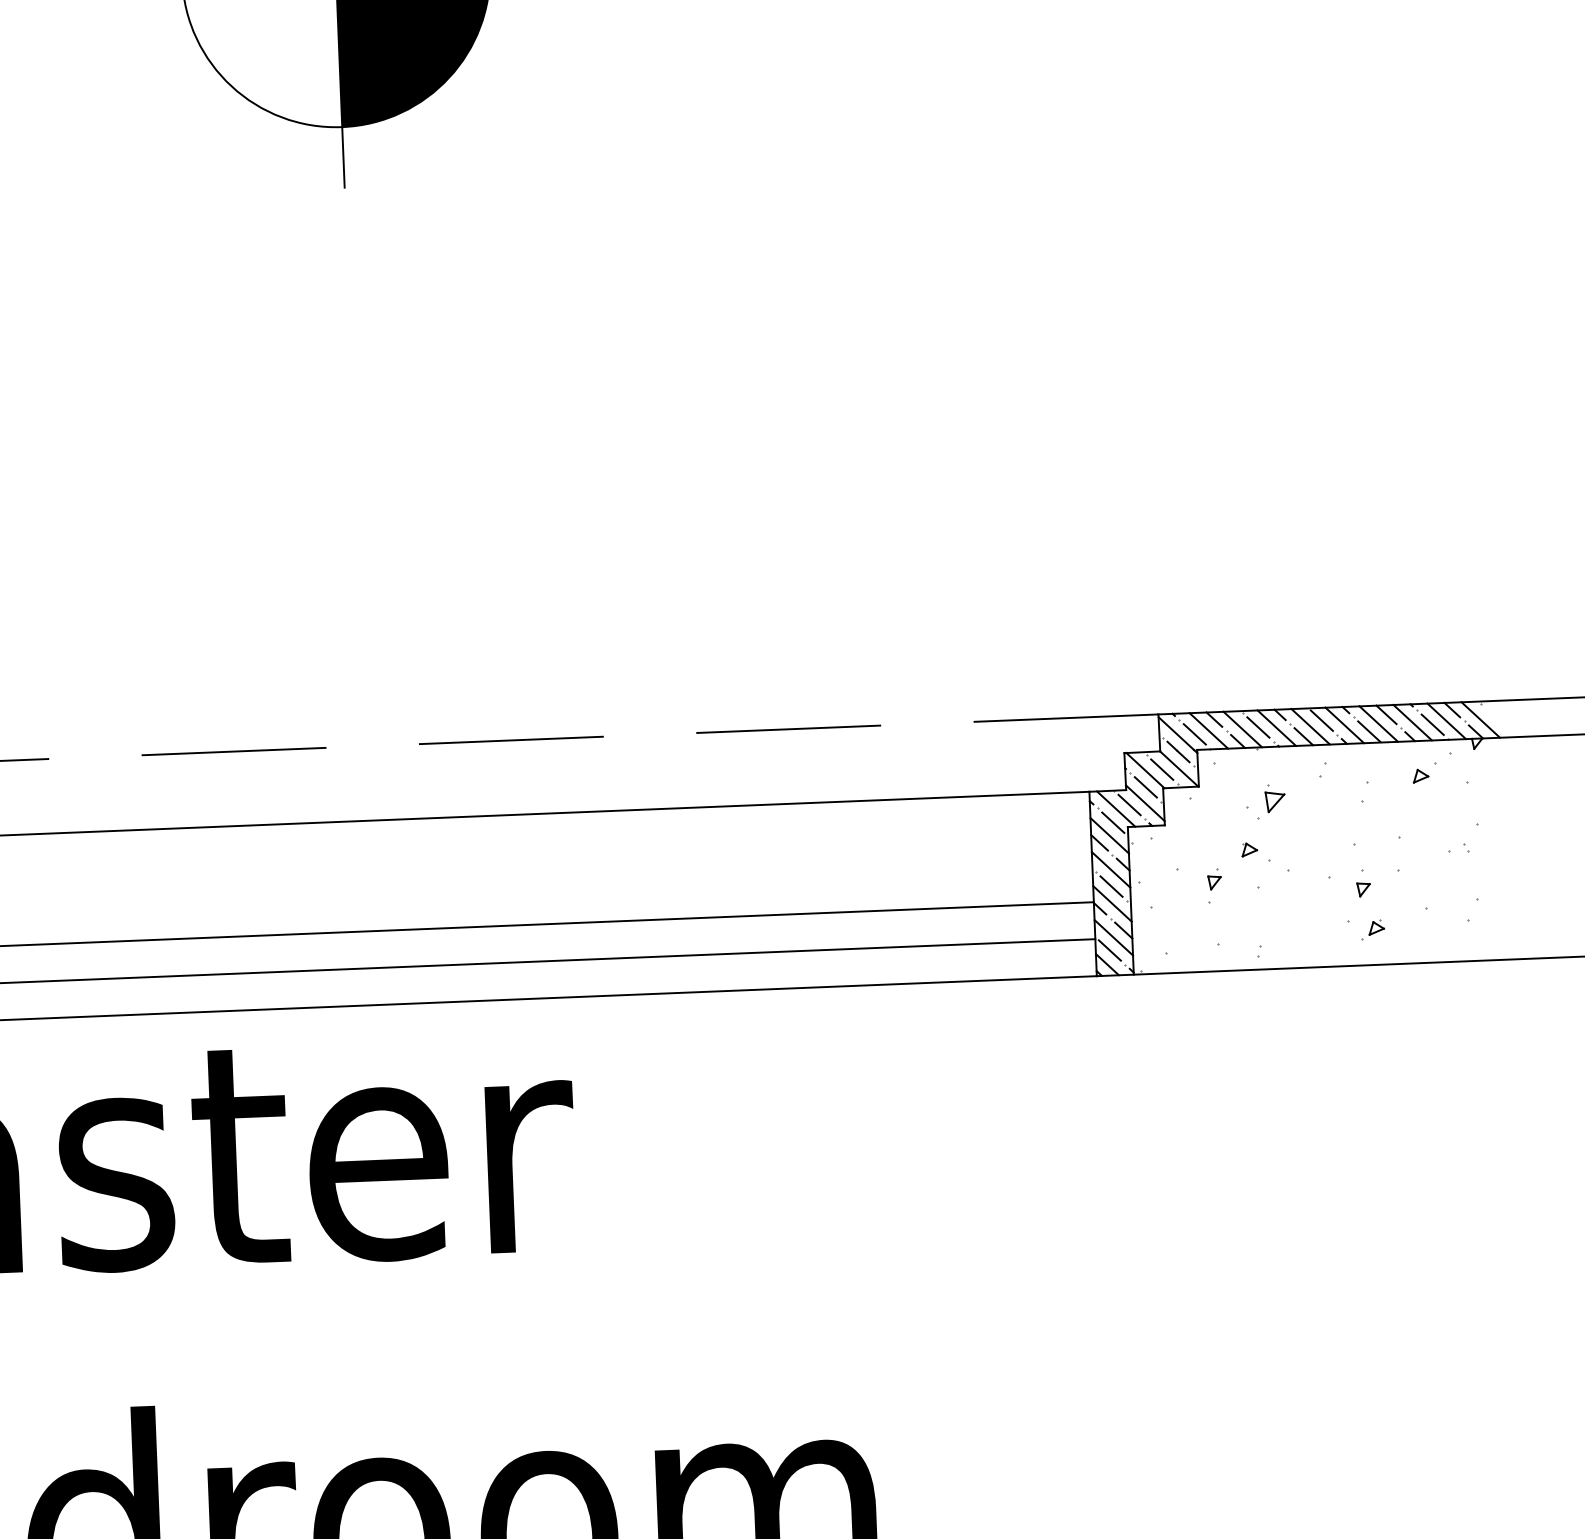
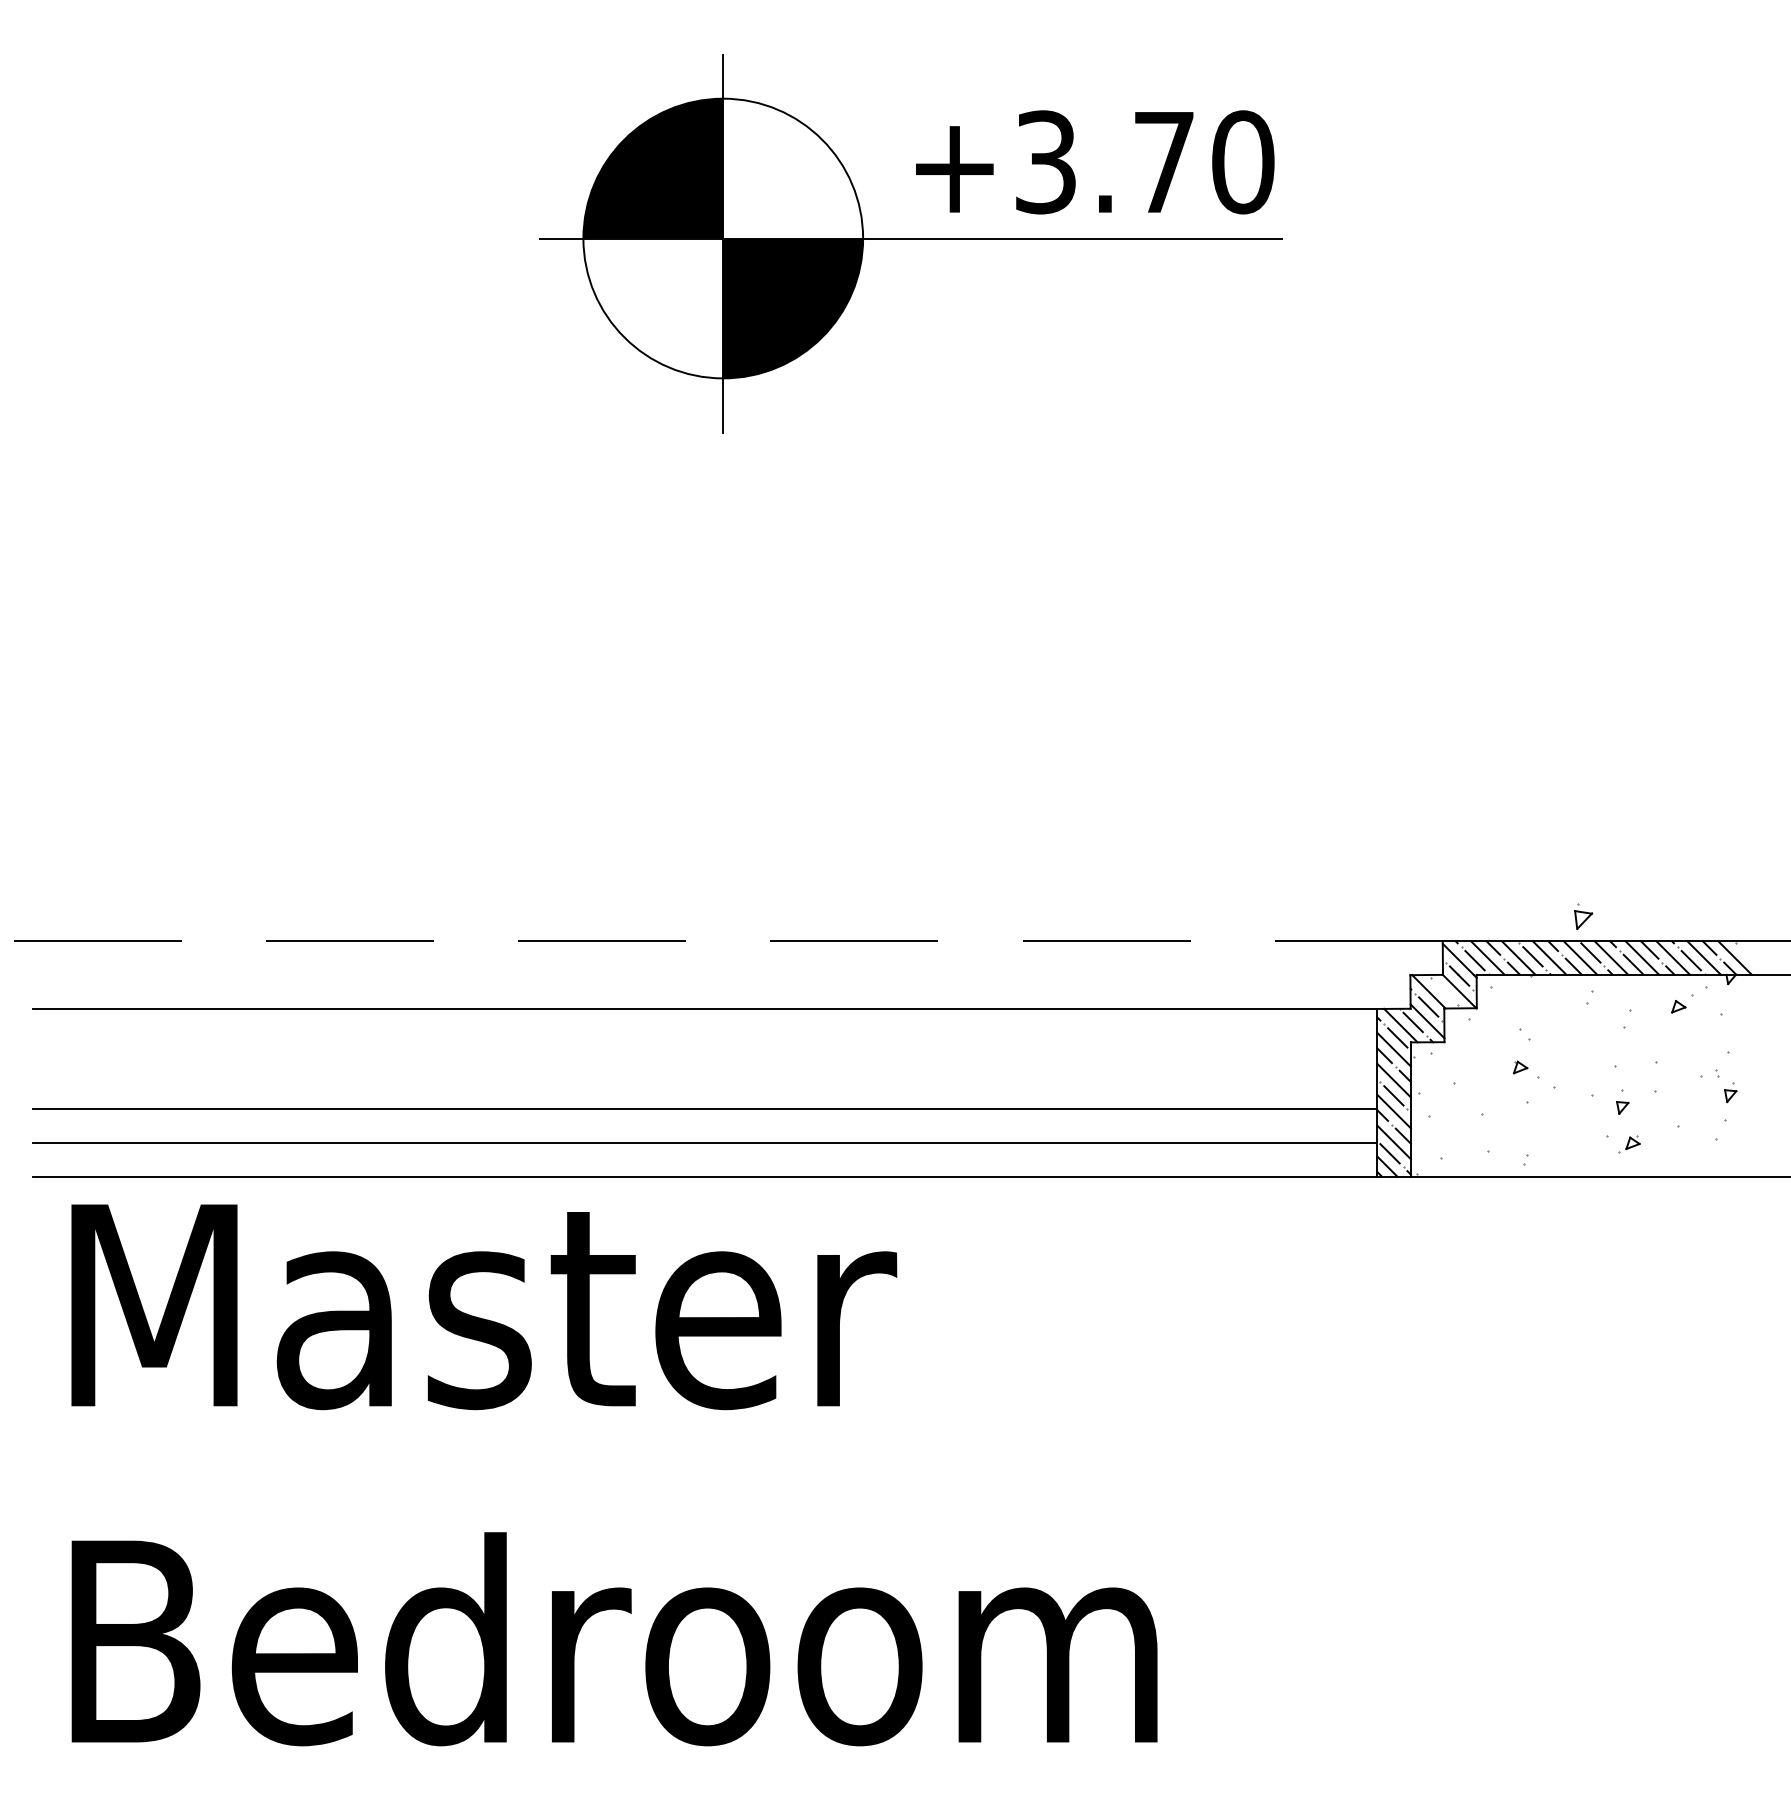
line: (1161, 769) -> (1443, 991), removed
part: (1275, 798) -> (1583, 916), moved
part: (1214, 878) -> (1730, 1092), moved

